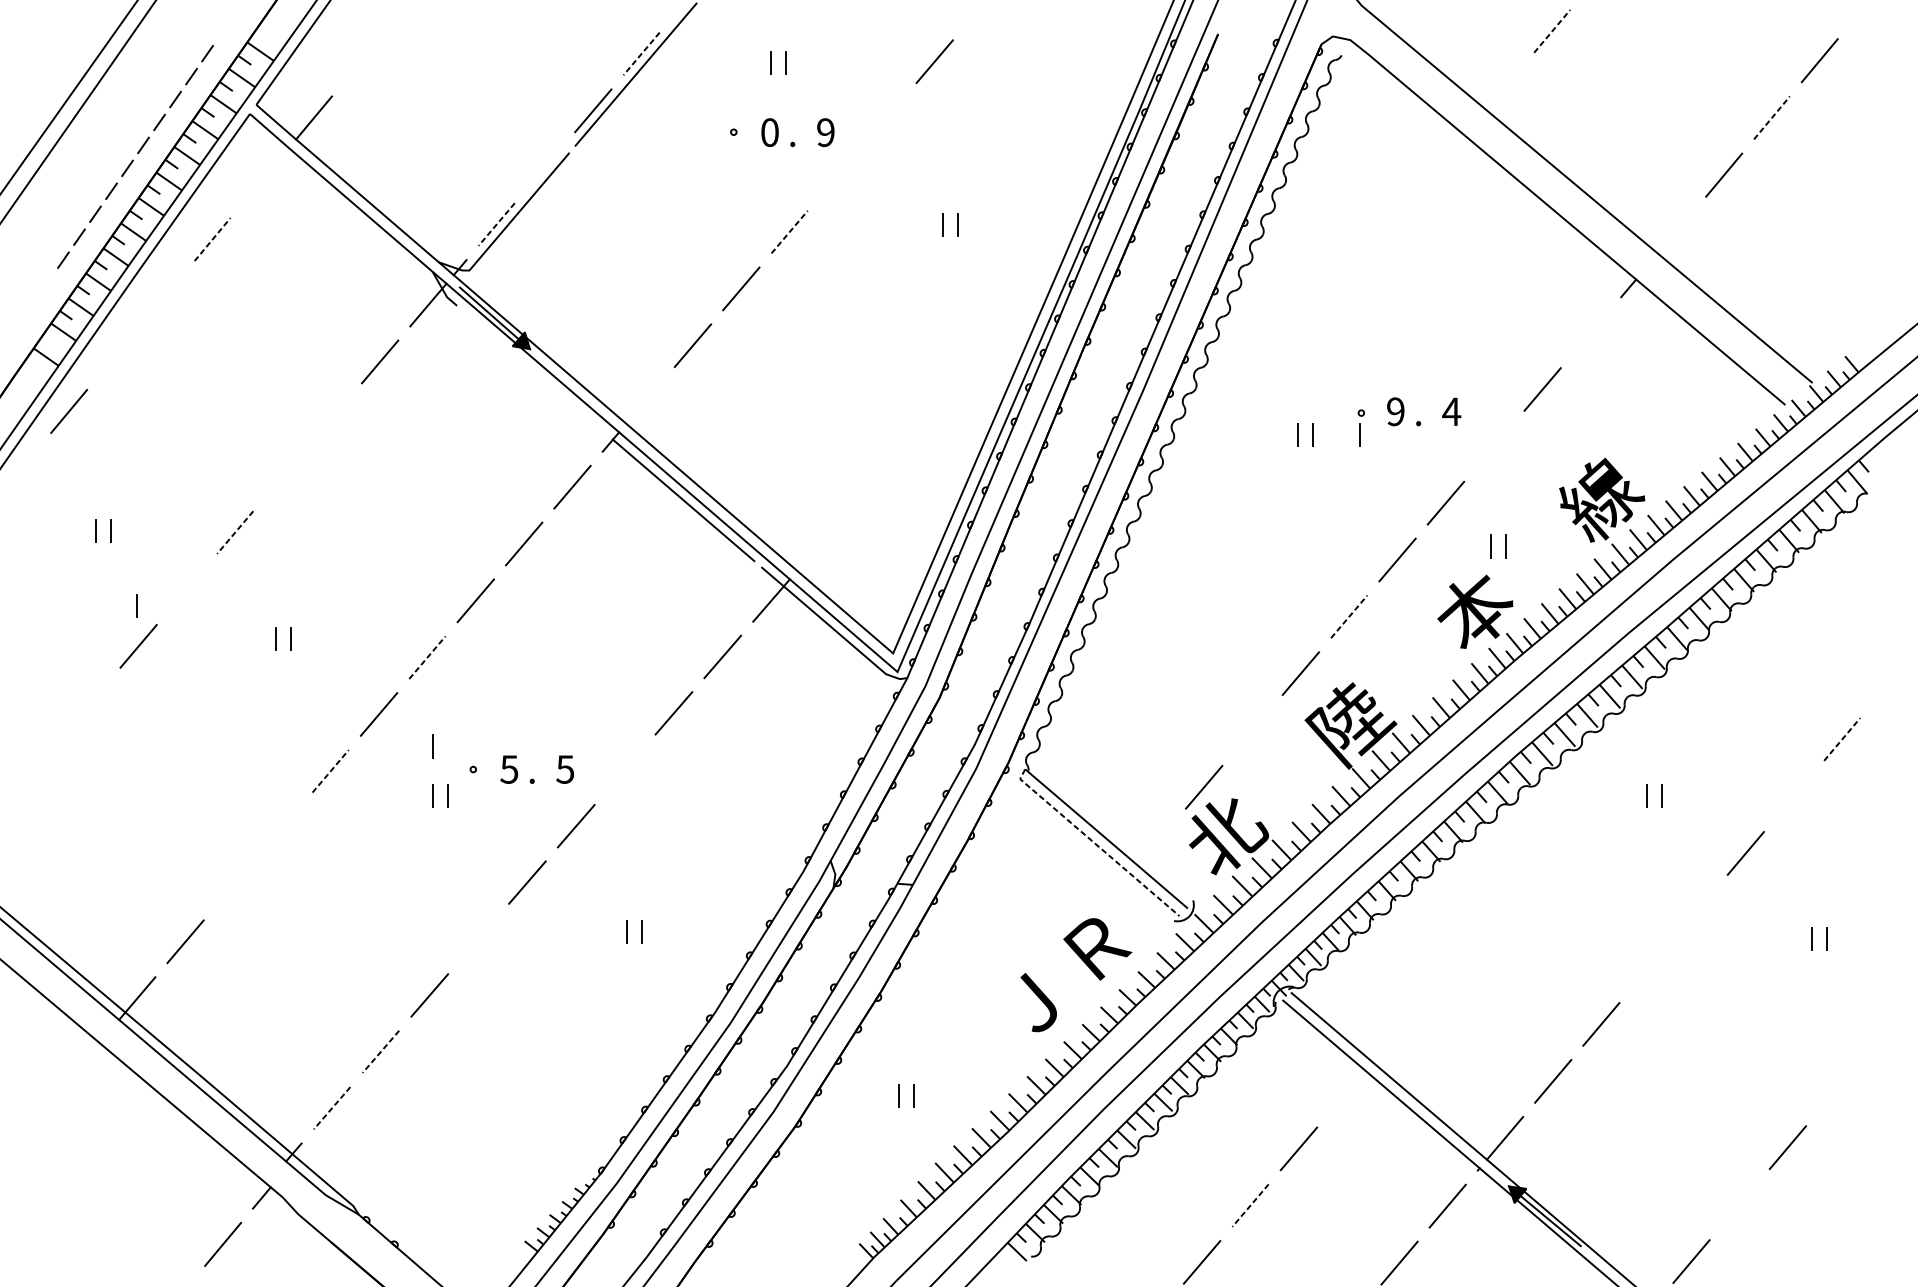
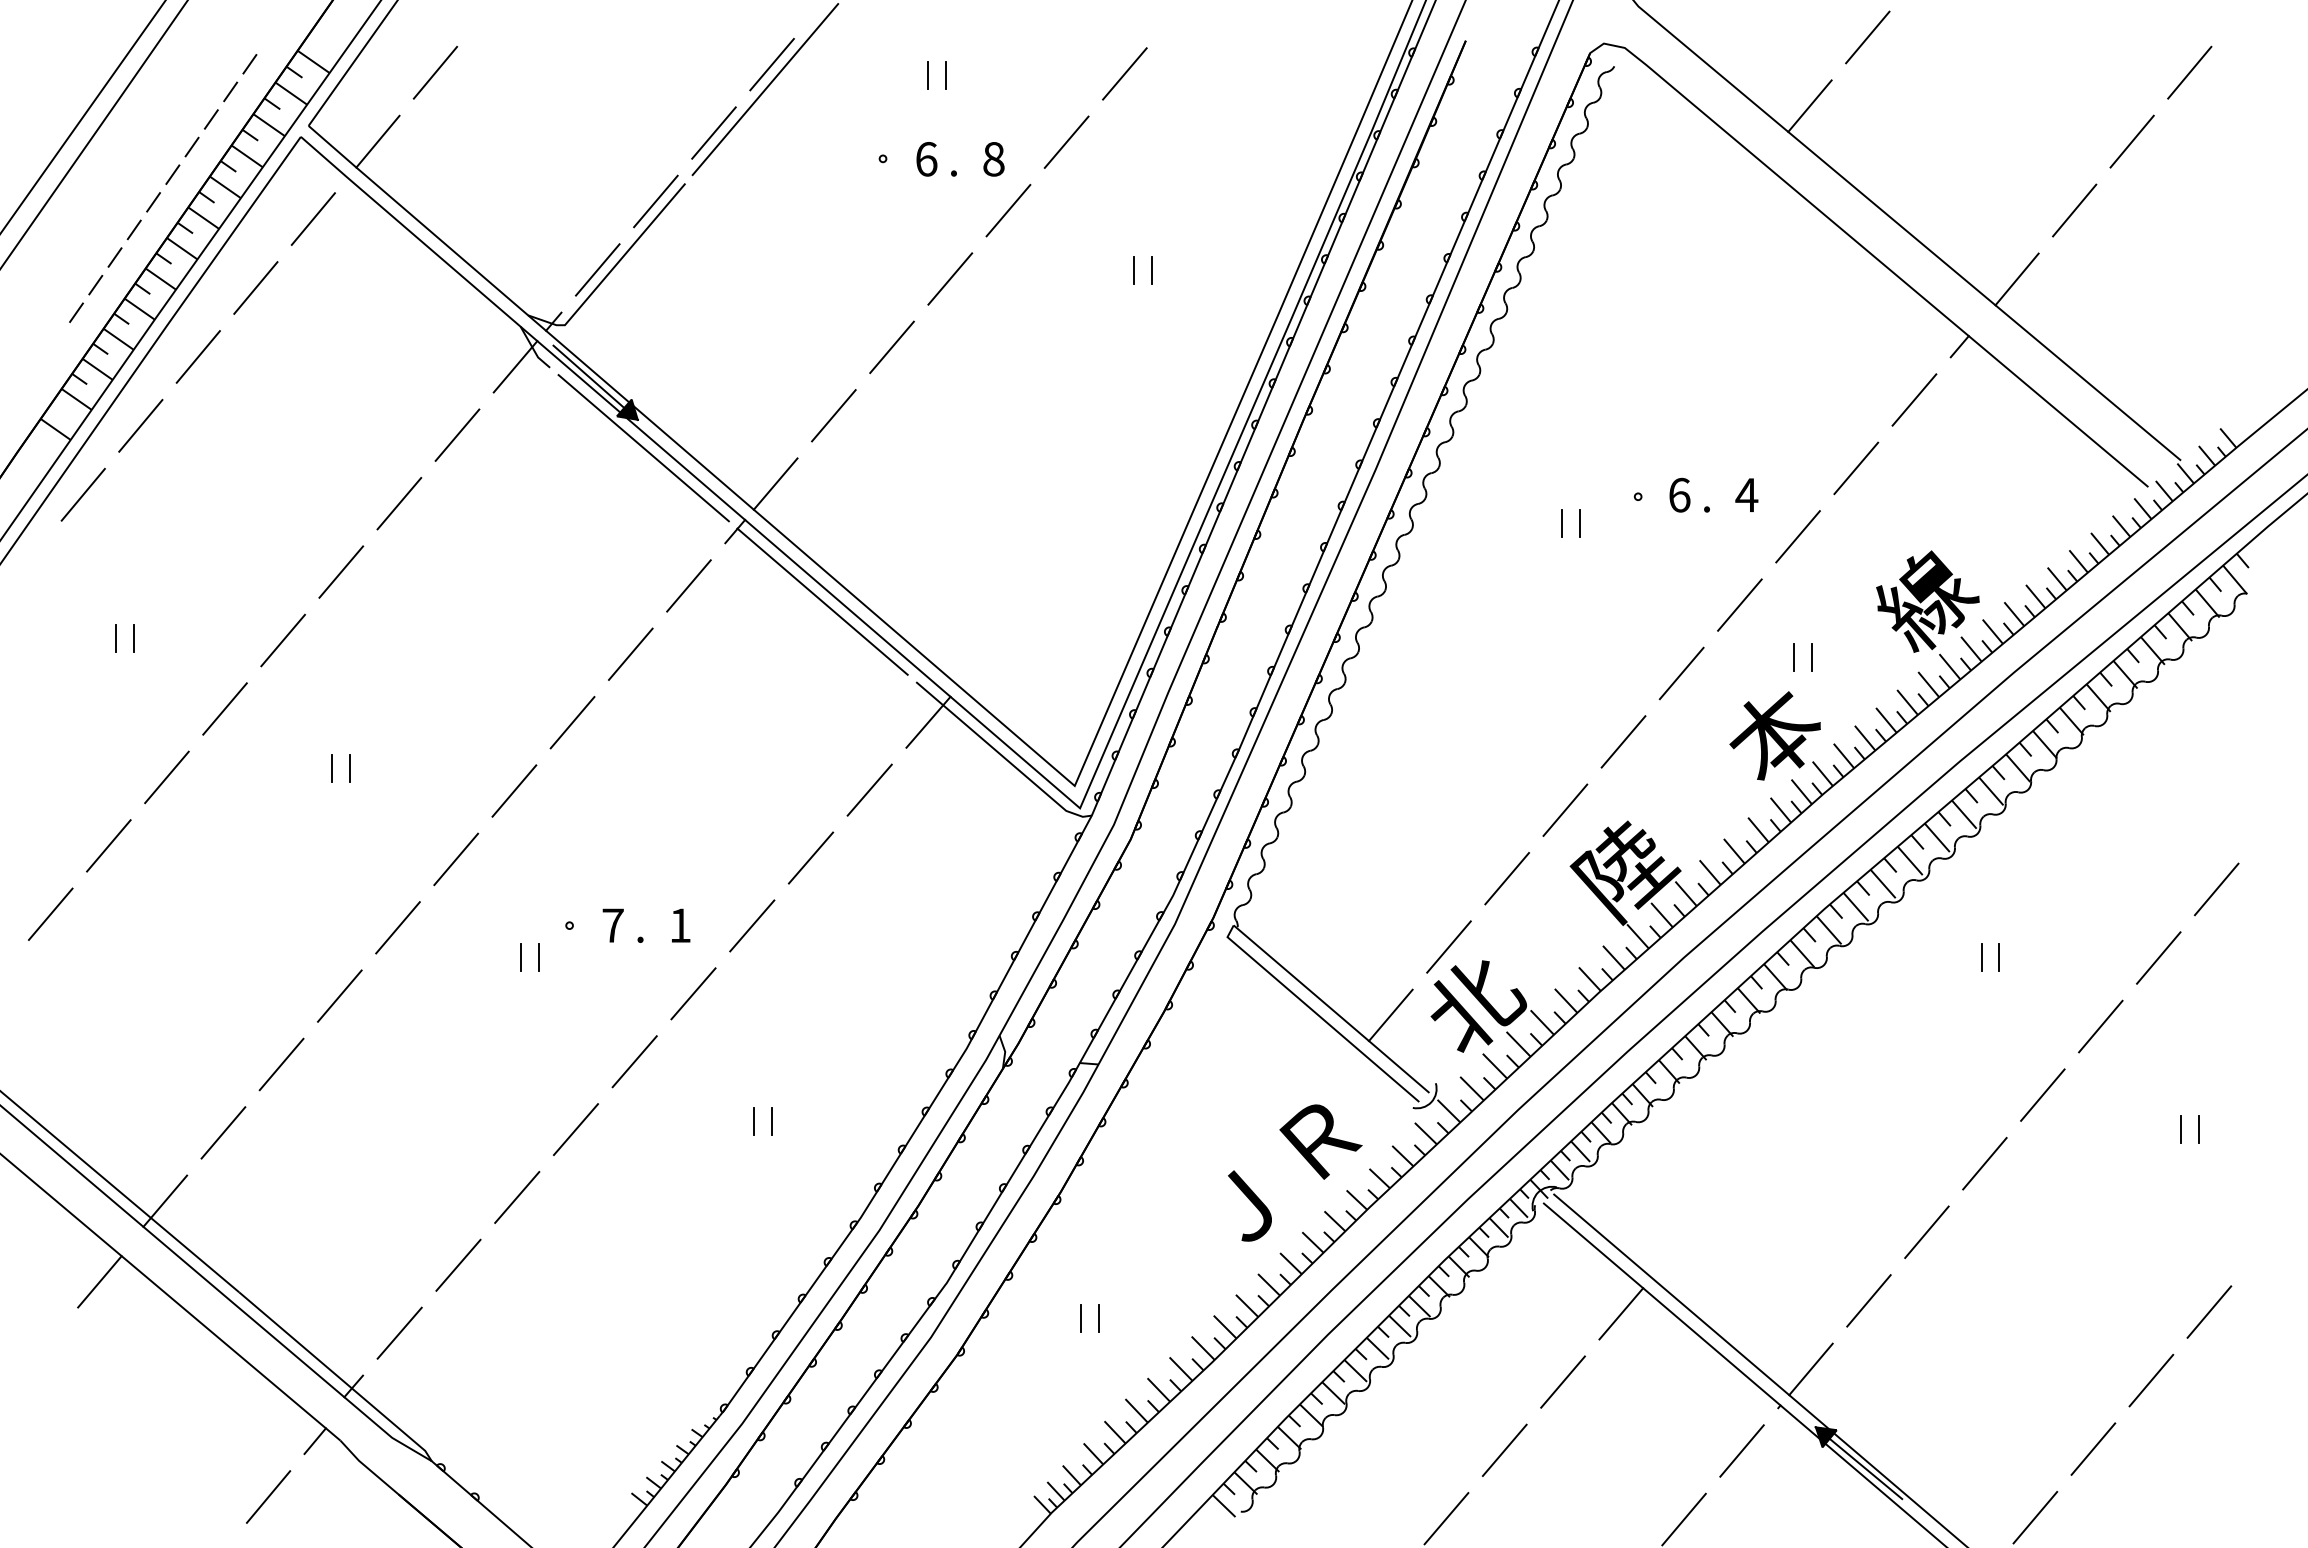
line: (1551, 31) -> (1867, 37), dashed -> solid
line: (641, 53) -> (772, 64), dashed -> solid
line: (361, 60) -> (435, 72), added
line: (1503, 87) -> (1809, 105), added
line: (886, 117) -> (1066, 141), added
line: (1772, 117) -> (2132, 141), dashed -> solid
text: (769, 132) -> (926, 159), 0 -> 6
text: (825, 132) -> (993, 159), 9 -> 8
line: (544, 167) -> (655, 201), added
line: (838, 175) -> (1008, 210), added
line: (259, 181) -> (312, 218), added
line: (496, 224) -> (597, 269), dashed -> solid
line: (789, 232) -> (950, 279), dashed -> solid
line: (1675, 232) -> (2016, 279), added
line: (212, 240) -> (255, 288), dashed -> solid
line: (164, 296) -> (197, 356), added
line: (1591, 332) -> (1914, 399), added
line: (116, 353) -> (140, 425), added
line: (534, 372) -> (643, 448), added
line: (644, 402) -> (775, 483), added
text: (1395, 411) -> (1679, 494), 9 -> 6
line: (331, 418) -> (399, 503), added
line: (1359, 435) -> (1635, 523), removed
line: (1493, 446) -> (1797, 536), added
line: (283, 475) -> (341, 571), added
line: (235, 532) -> (283, 640), dashed -> solid
line: (186, 589) -> (224, 708), added
line: (136, 605) -> (164, 728), removed
line: (1349, 616) -> (1623, 741), dashed -> solid
line: (427, 658) -> (514, 791), dashed -> solid
line: (90, 702) -> (108, 845), added
line: (1252, 730) -> (1507, 878), added
line: (1842, 739) -> (2216, 889), dashed -> solid
line: (432, 746) -> (520, 897), removed
line: (41, 759) -> (50, 913), added
text: (508, 769) -> (612, 925), 5 -> 7
text: (564, 769) -> (679, 925), 5 -> 1
line: (625, 769) -> (752, 925), added
line: (331, 771) -> (398, 927), dashed -> solid
line: (1793, 796) -> (2158, 957), added
line: (282, 827) -> (339, 995), added
line: (1094, 843) -> (1317, 1014), dashed -> solid
line: (1155, 844) -> (1390, 1015), added
line: (233, 884) -> (281, 1064), added
line: (1697, 909) -> (2042, 1094), added
line: (478, 938) -> (575, 1129), added
line: (1649, 967) -> (1984, 1163), added
line: (380, 1051) -> (458, 1265), dashed -> solid
line: (82, 1065) -> (99, 1281), added
line: (1836, 1090) -> (2209, 1311), added
line: (1347, 1091) -> (1621, 1313), added
line: (331, 1108) -> (399, 1333), dashed -> solid
line: (1739, 1204) -> (2093, 1448), added
line: (1250, 1205) -> (1504, 1450), dashed -> solid

